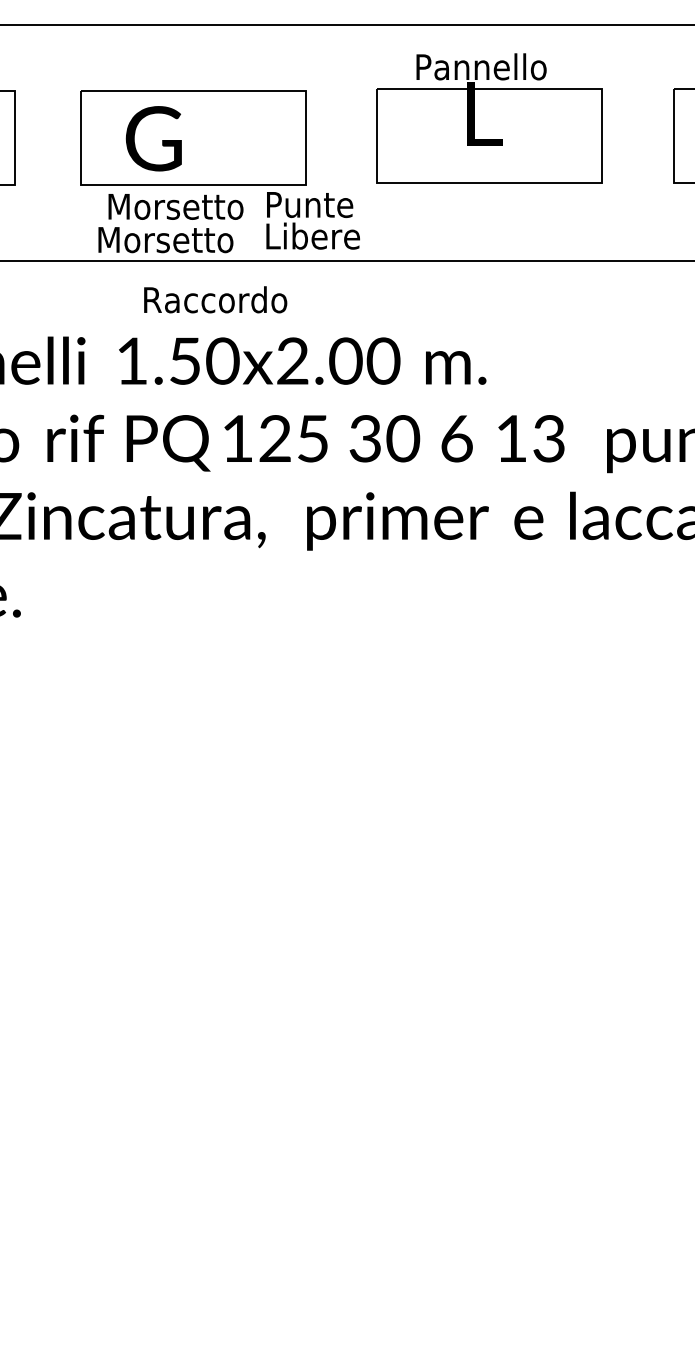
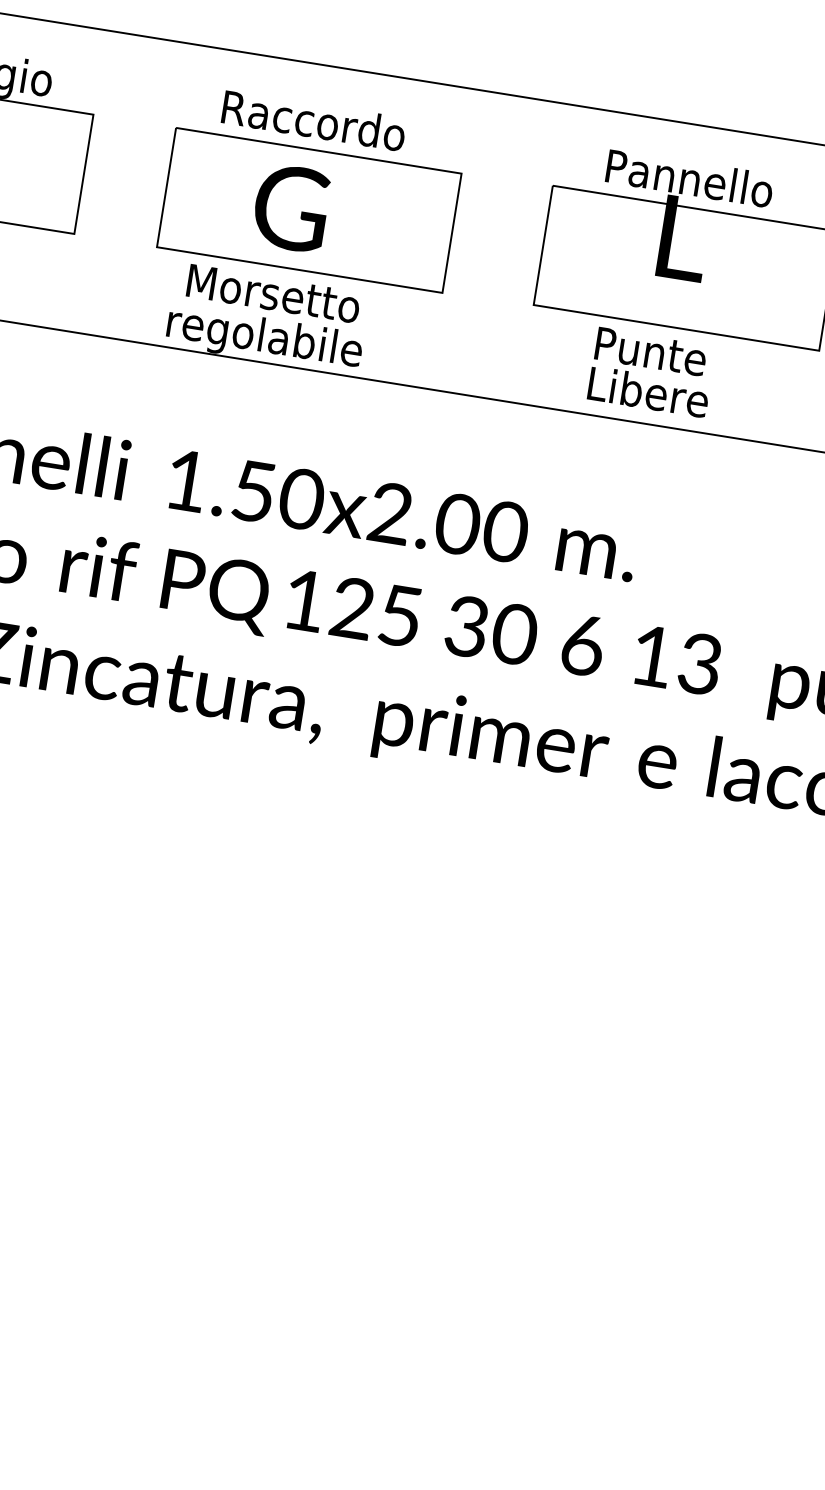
text: (153, 138) -> (290, 207), moved
text: (312, 220) -> (650, 372), moved
text: (174, 242) -> (264, 338), Morsetto -> regolabile
text: (215, 299) -> (313, 120), moved

